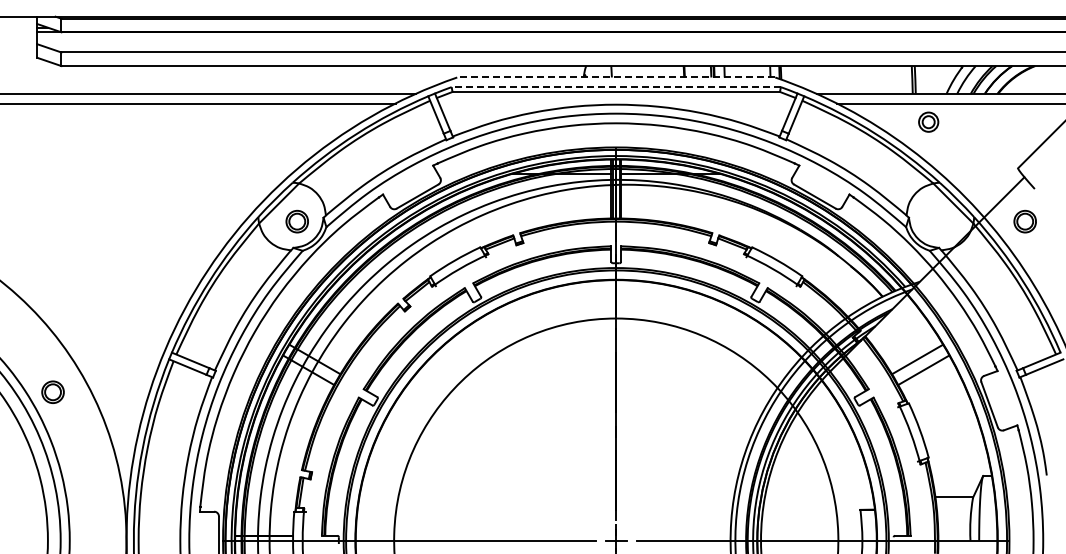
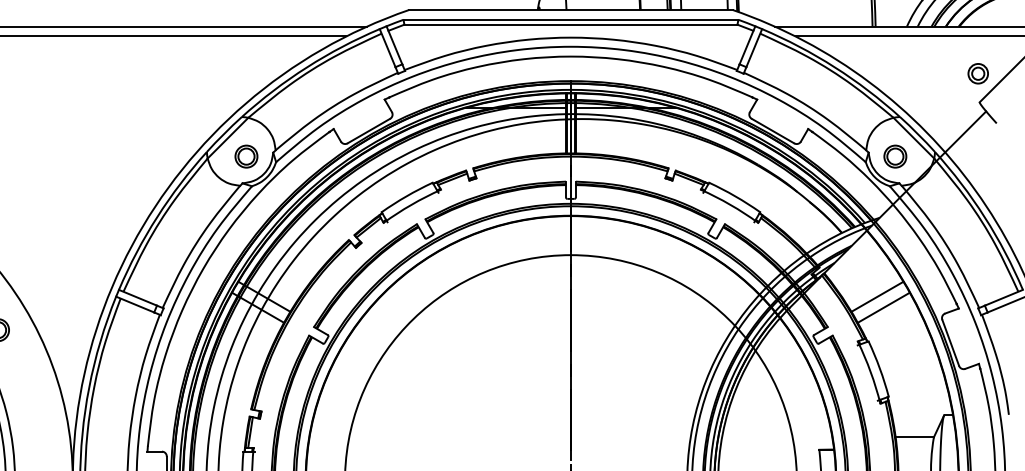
line: (615, 77) -> (570, 9), dashed -> solid
line: (616, 87) -> (571, 20), dashed -> solid
part: (928, 121) -> (978, 73), moved
part: (1024, 221) -> (894, 156), moved

